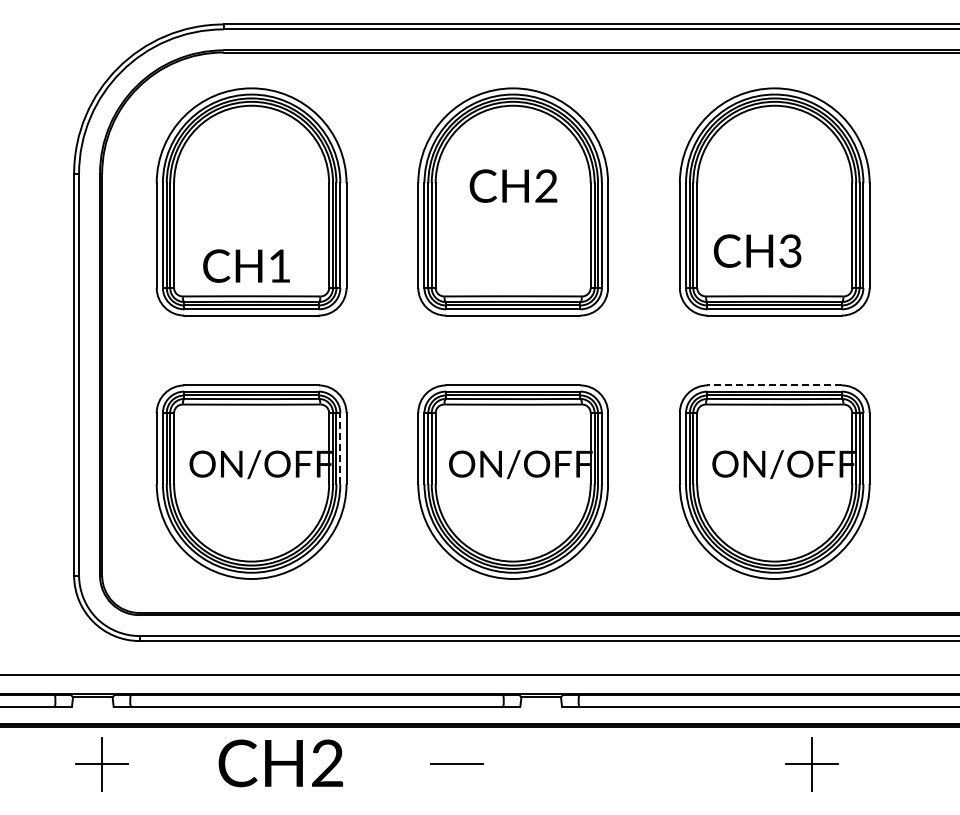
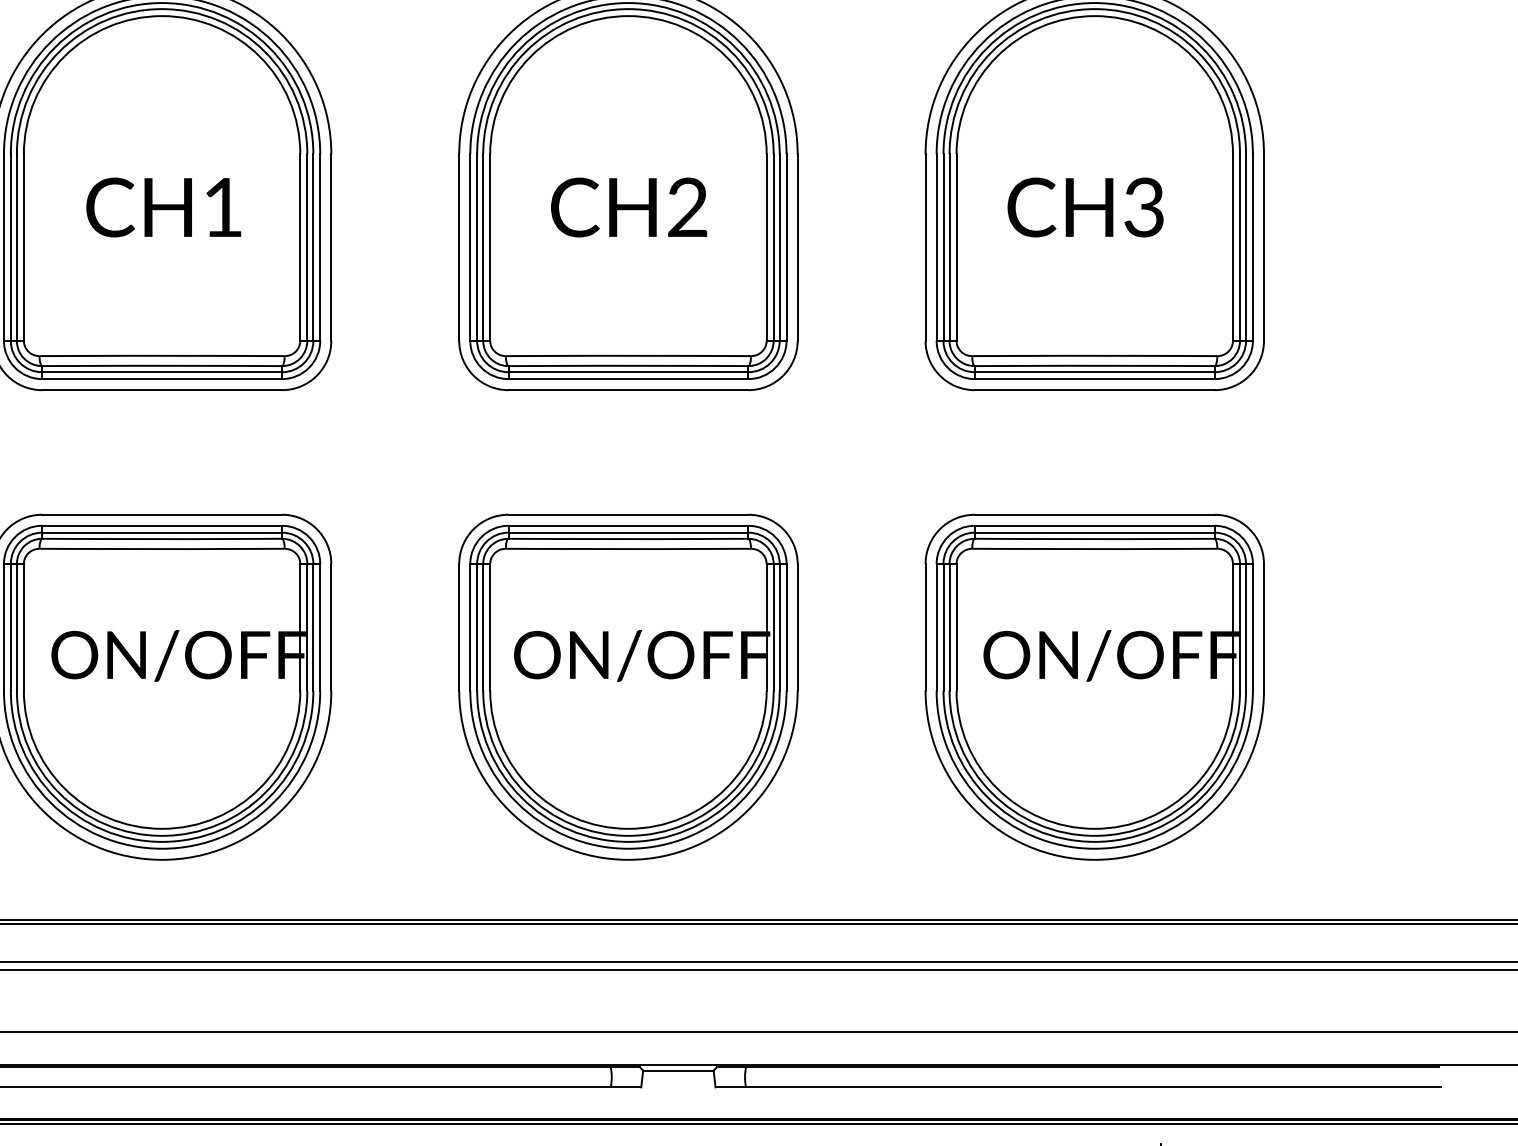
text: (513, 185) -> (629, 206), moved
text: (757, 250) -> (1085, 206), moved
text: (246, 265) -> (163, 206), moved
line: (774, 385) -> (1094, 514), dashed -> solid
line: (340, 448) -> (320, 627), dashed -> solid

